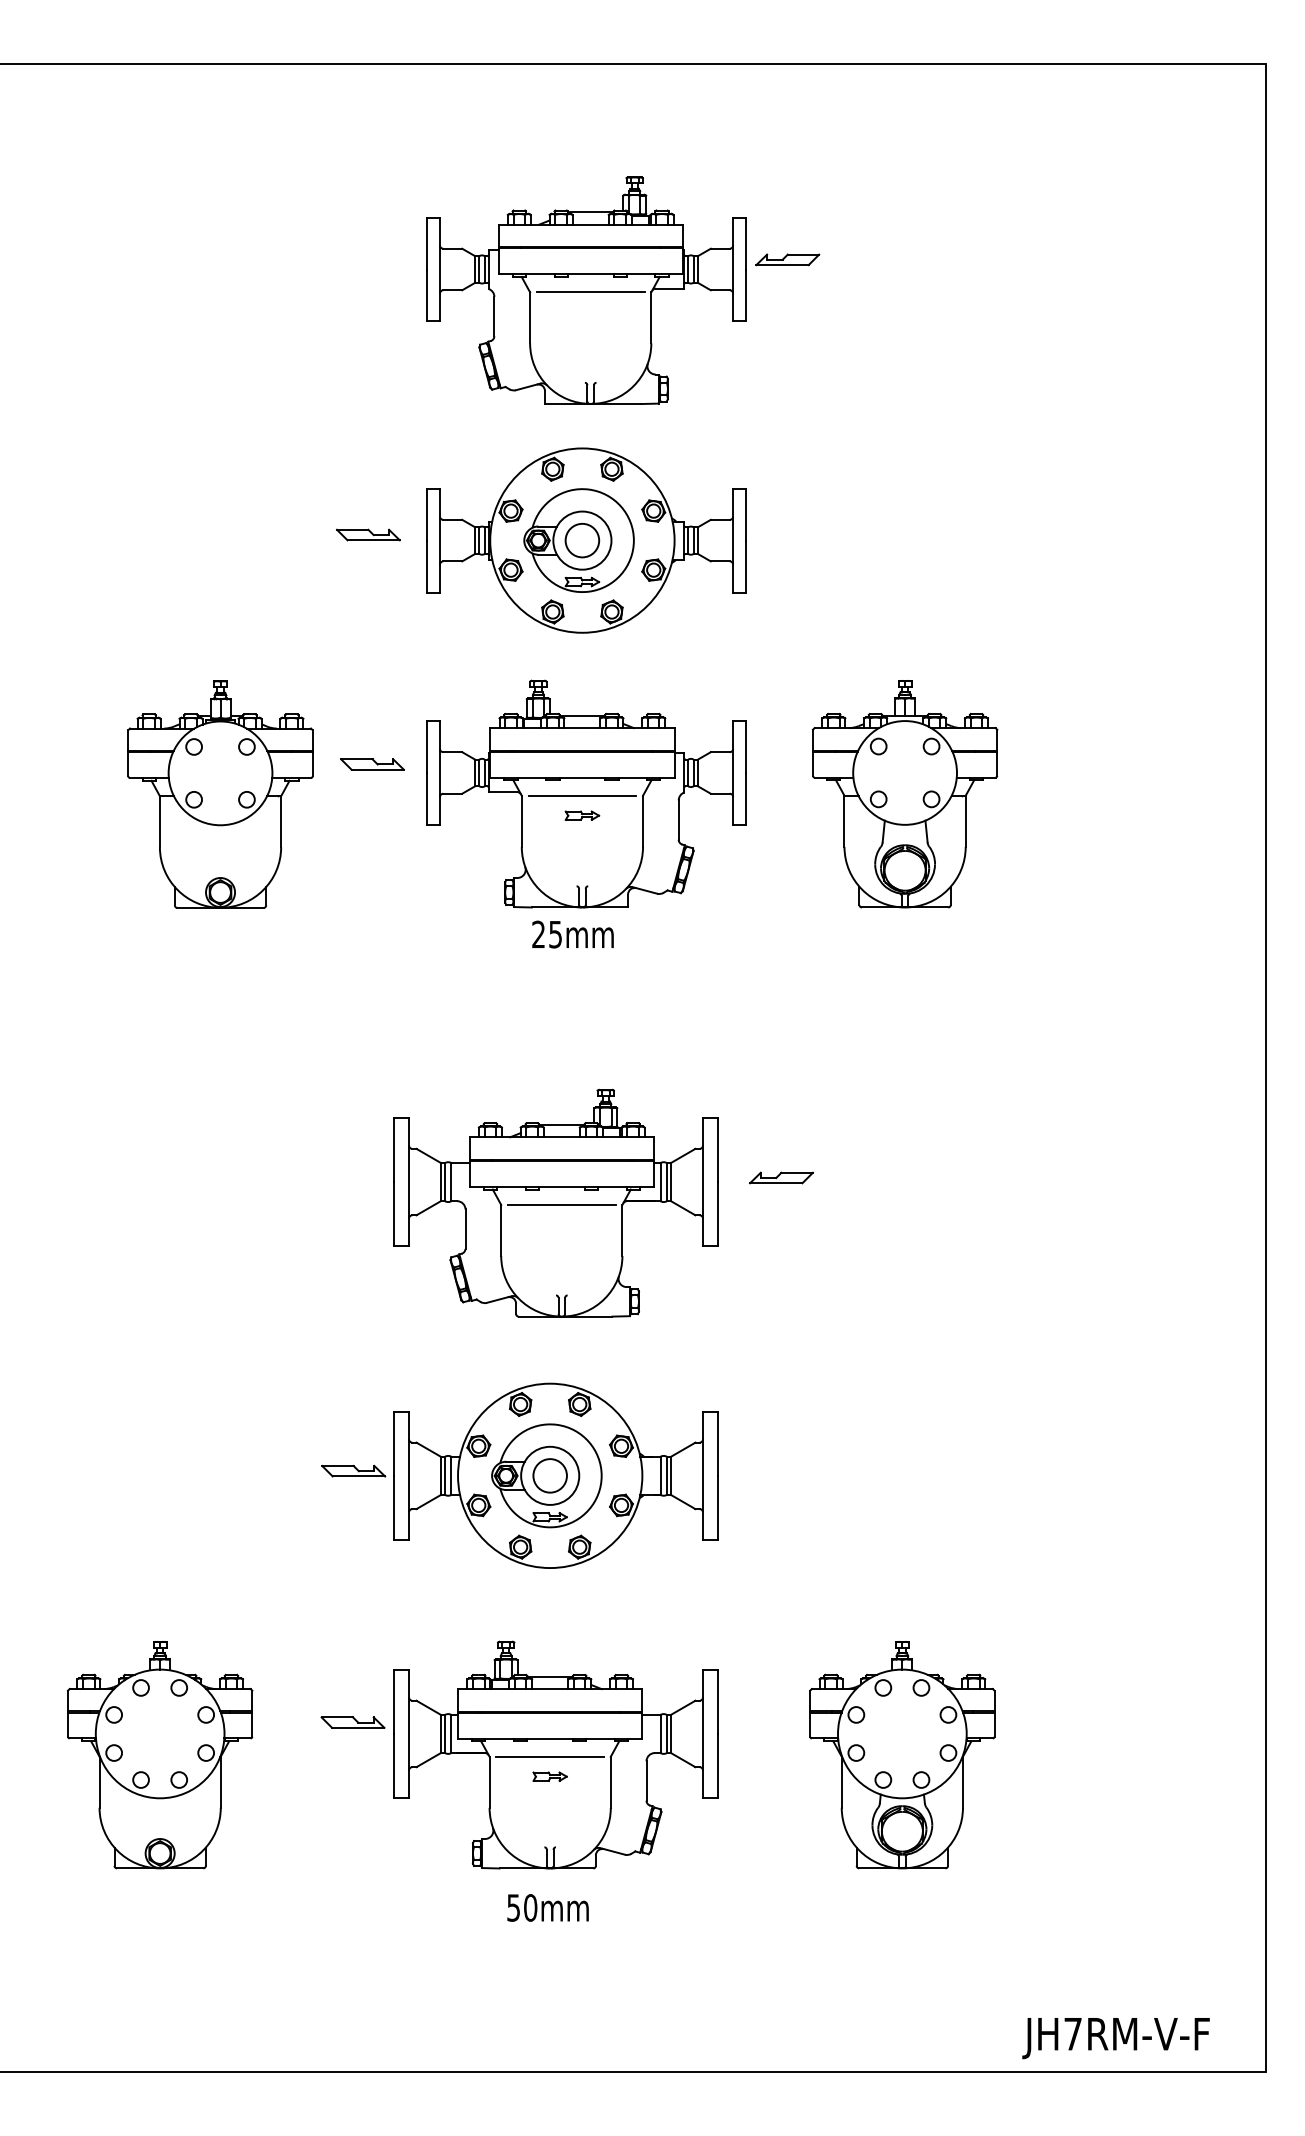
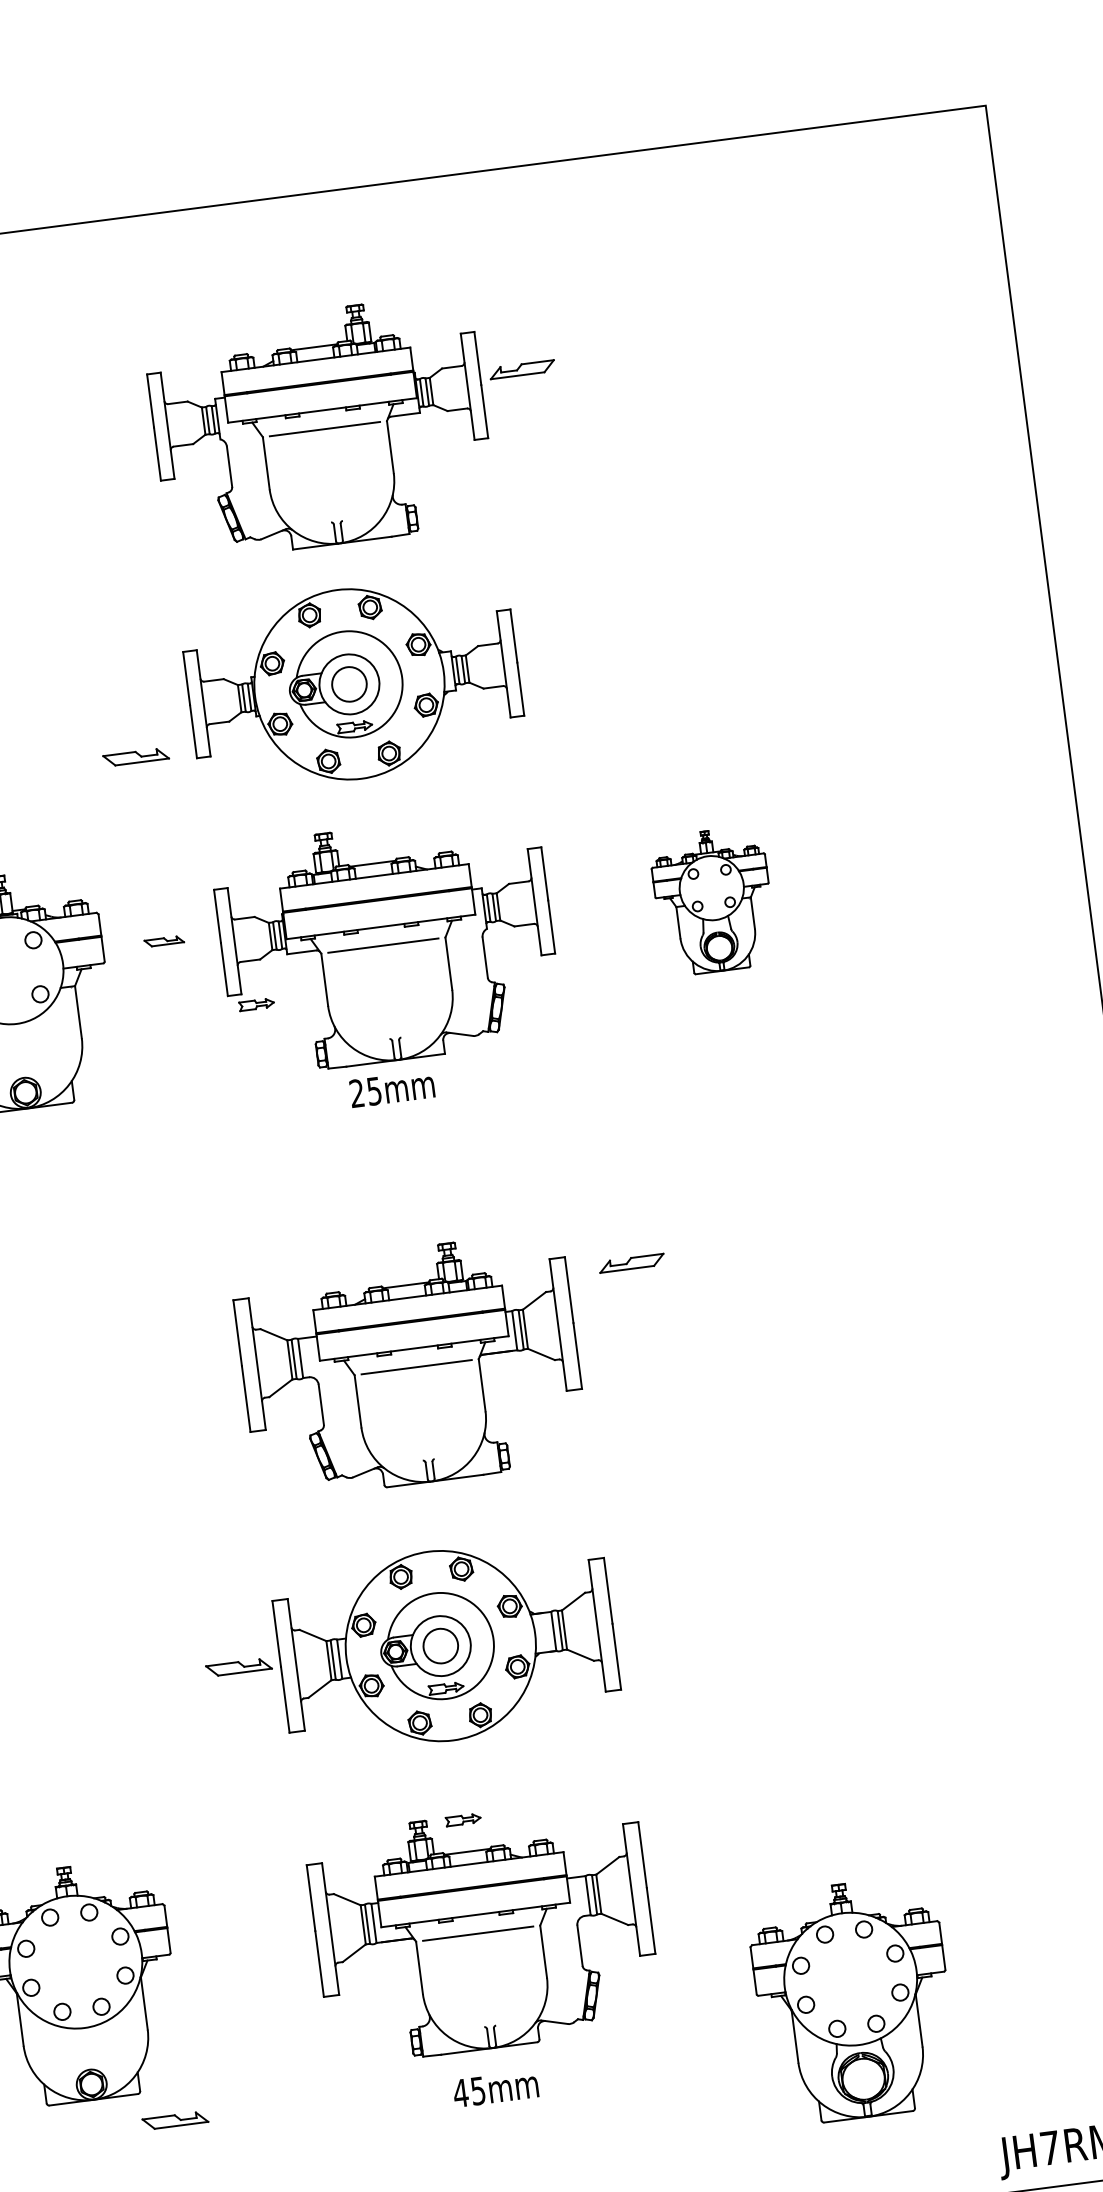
part: (368, 534) -> (136, 756), moved
part: (372, 764) -> (164, 941), size x0.6
part: (904, 794) -> (712, 901), size x0.6
part: (582, 815) -> (256, 1004), moved
part: (781, 1177) -> (631, 1262), moved
part: (352, 1722) -> (174, 2120), moved
part: (902, 1755) -> (853, 2001), moved
part: (549, 1776) -> (462, 1819), moved
text: (521, 1907) -> (468, 2091), 50mm -> 45mm

